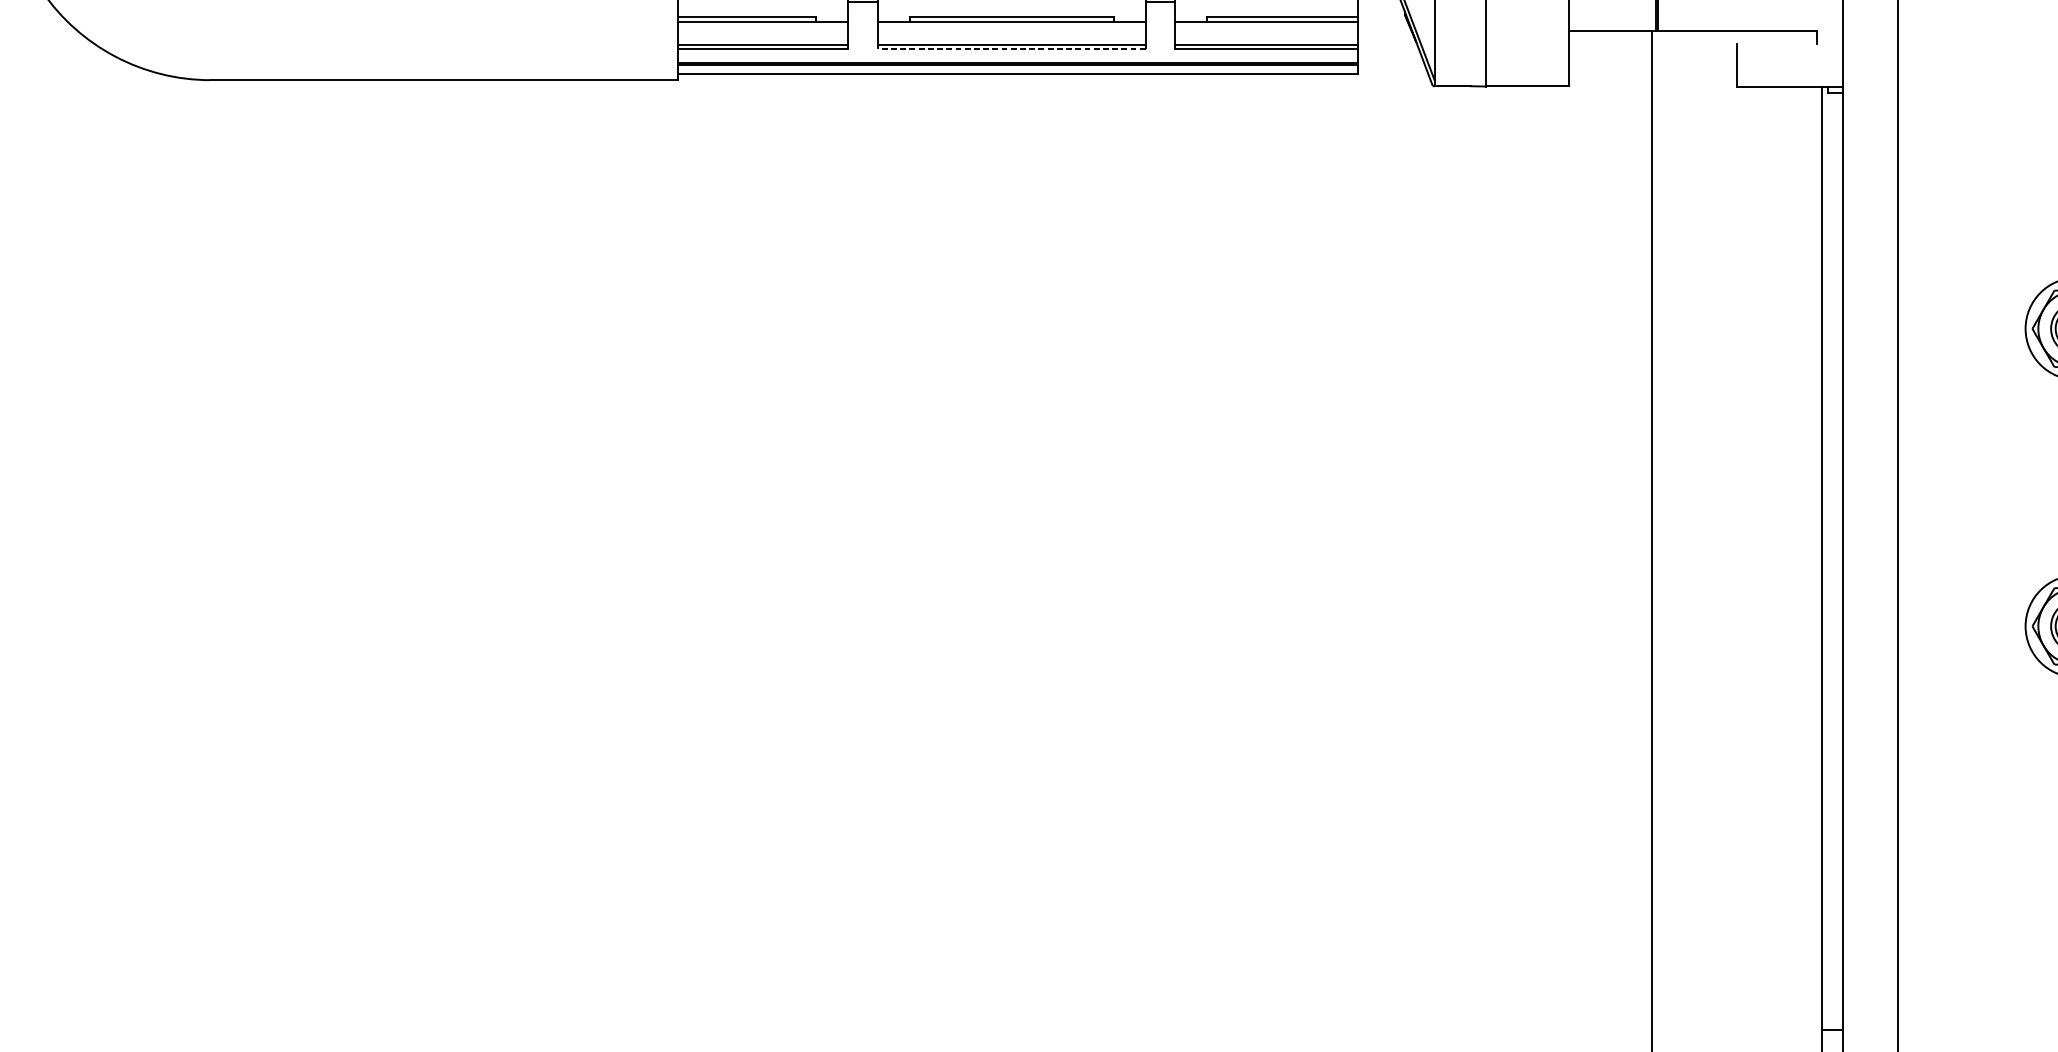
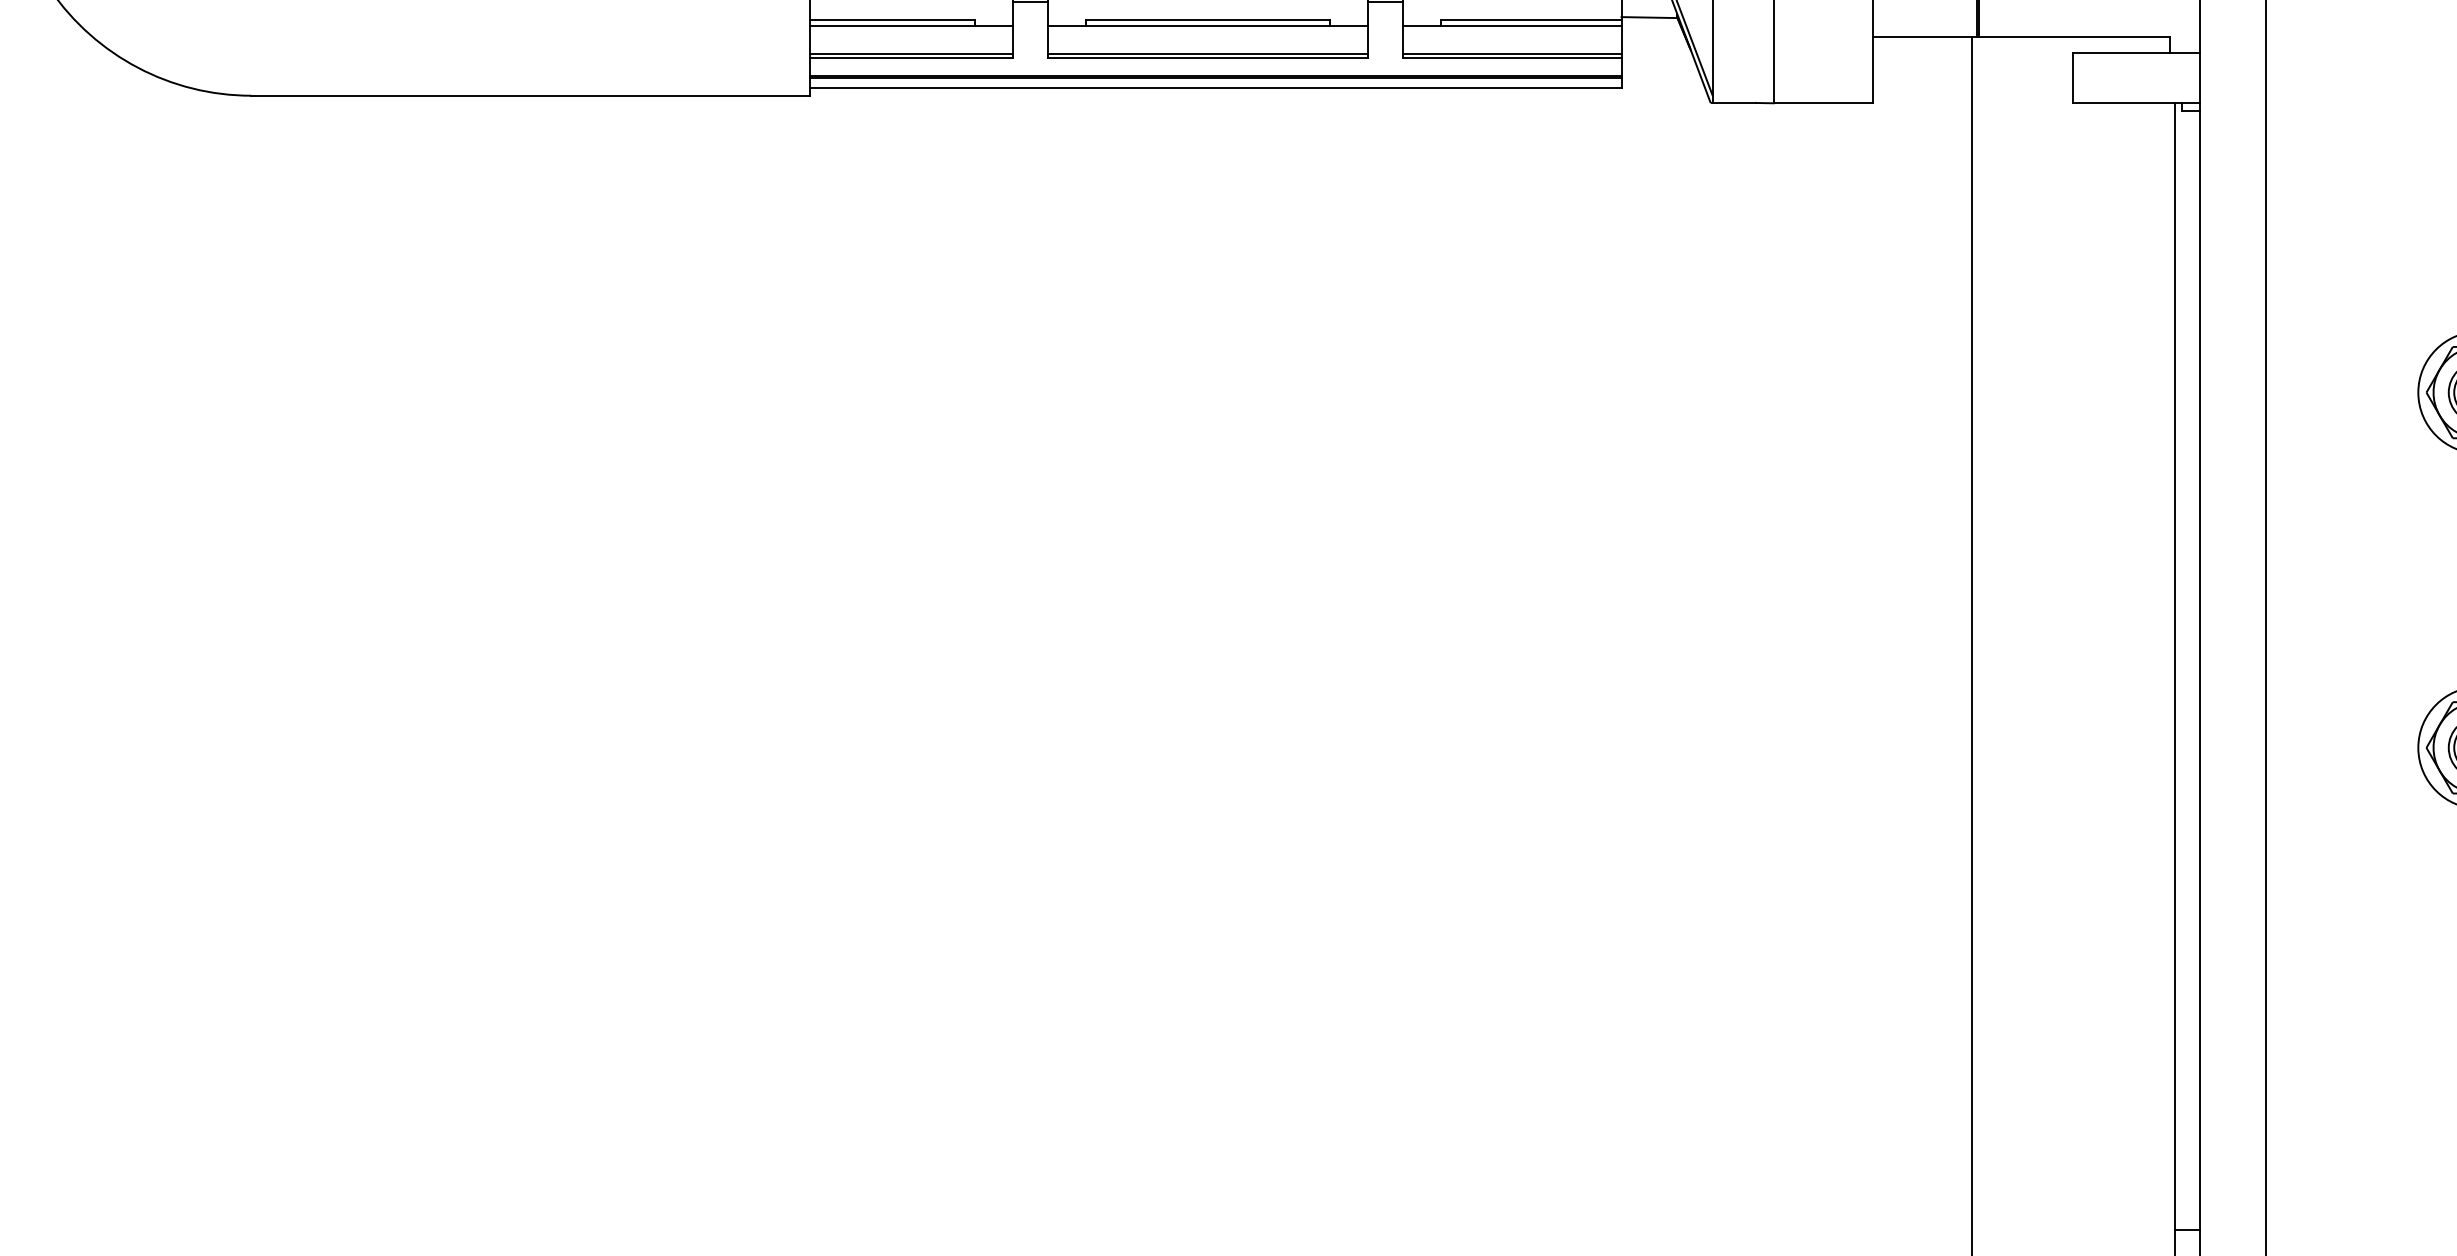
line: (1381, 14) -> (1649, 17), added
line: (1789, 43) -> (2136, 52), added
line: (1011, 48) -> (1207, 58), dashed -> solid

